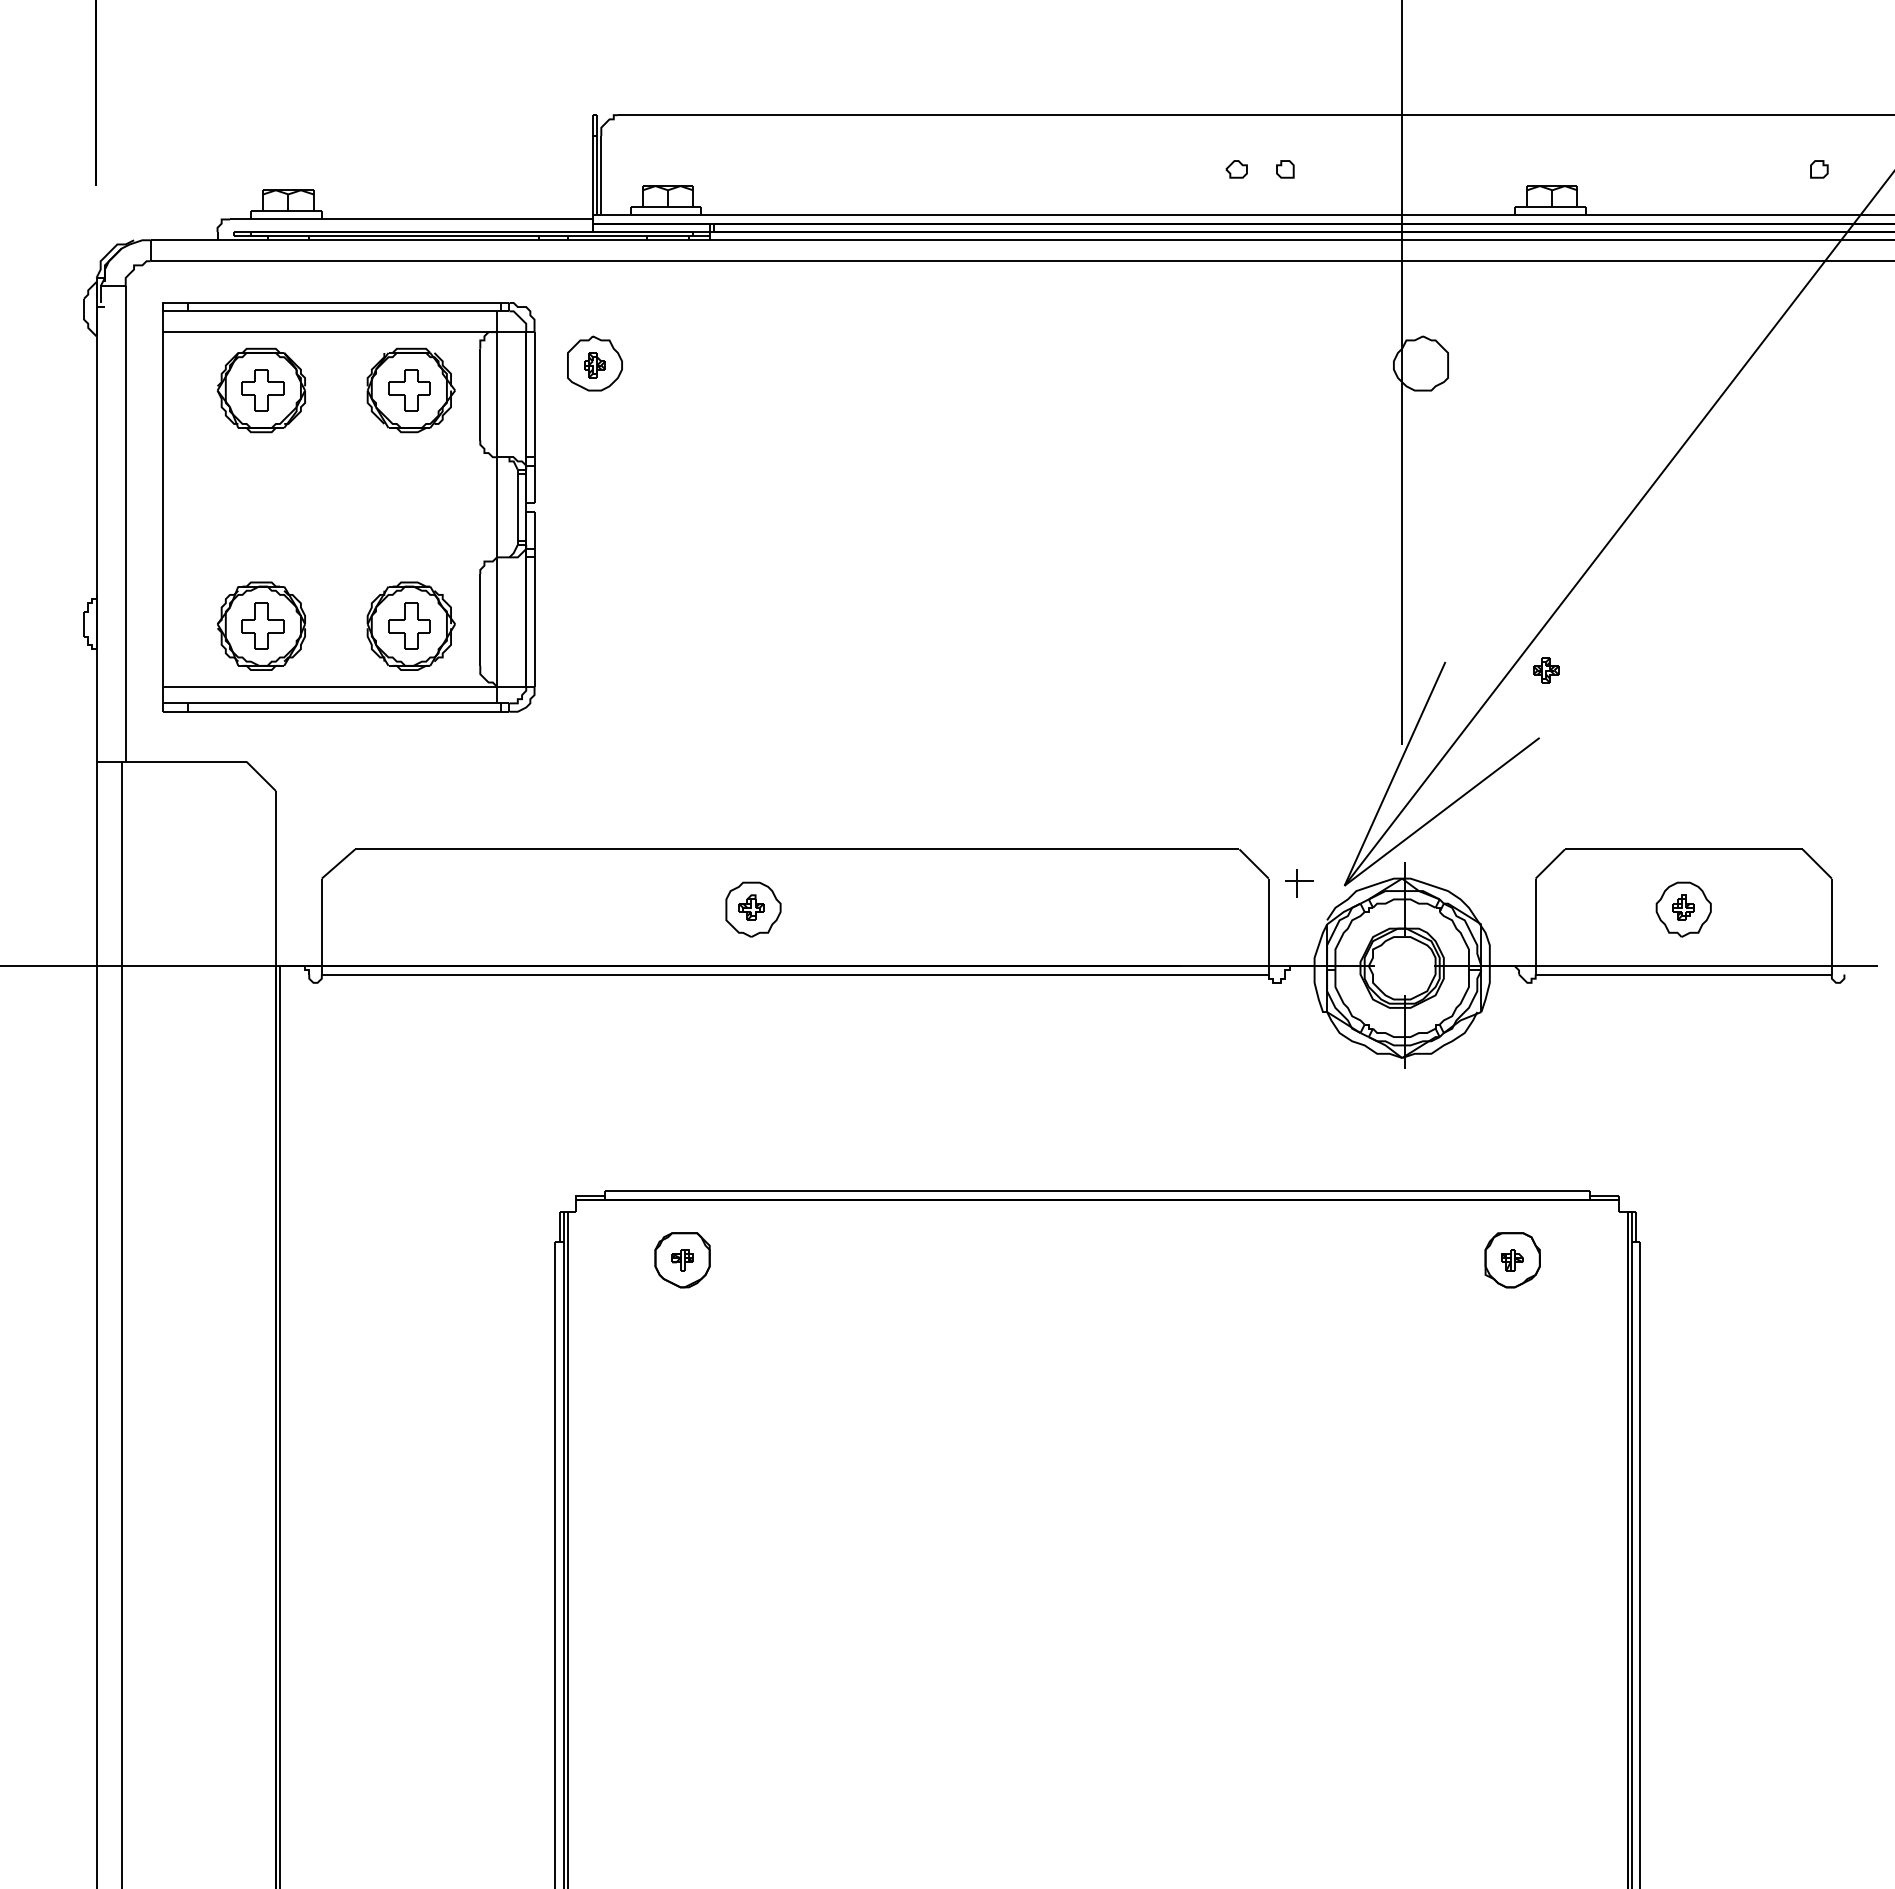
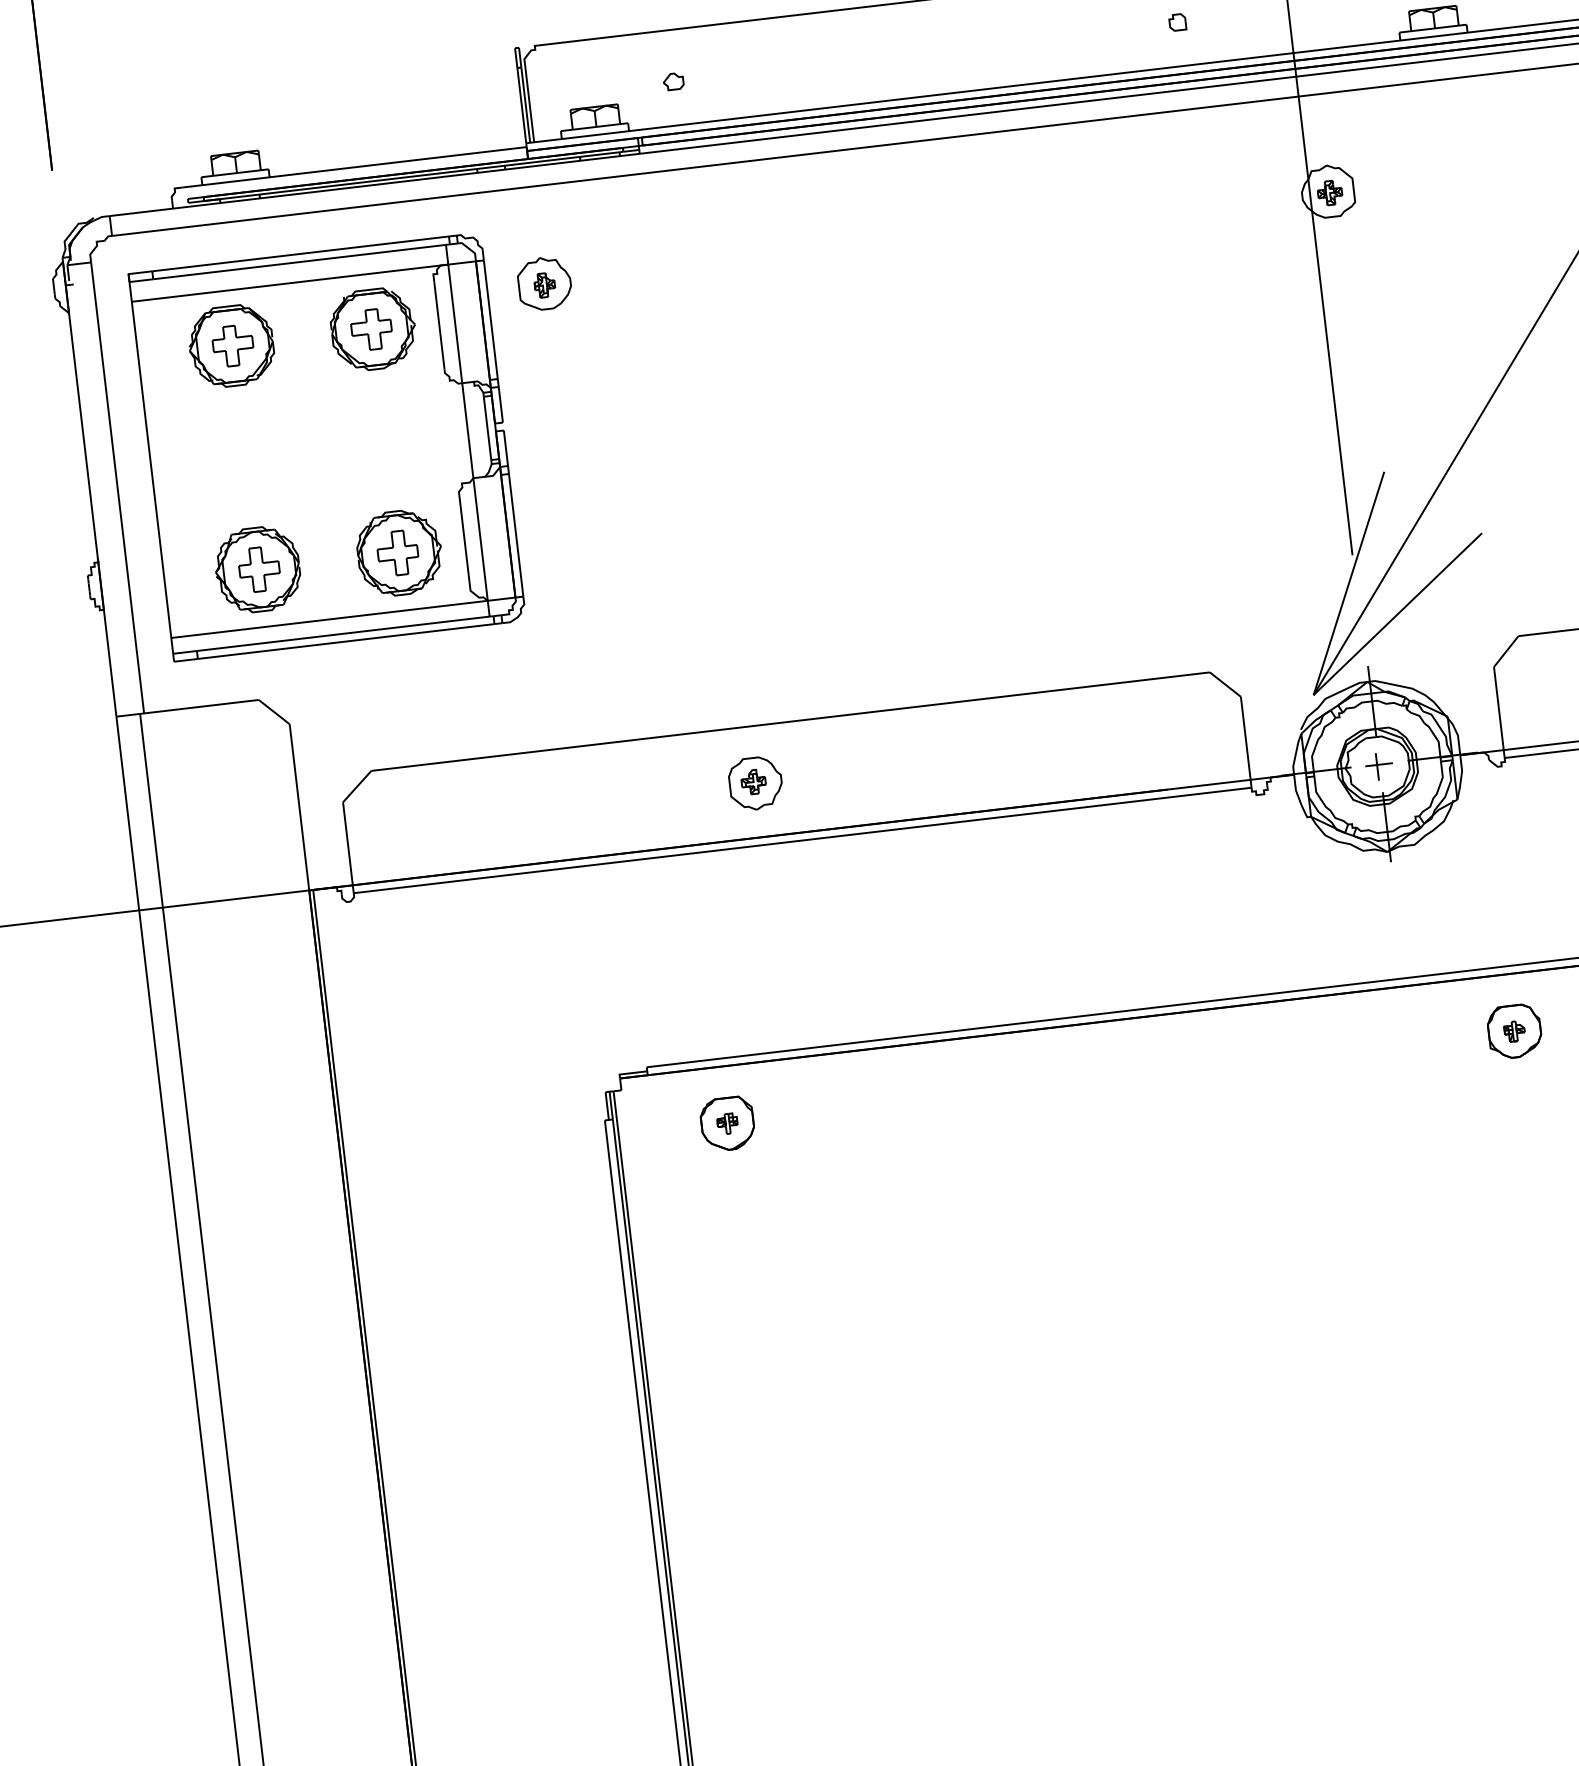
part: (1236, 169) -> (673, 81), moved
part: (1546, 670) -> (1330, 193), moved
part: (1299, 883) -> (1379, 766), moved

